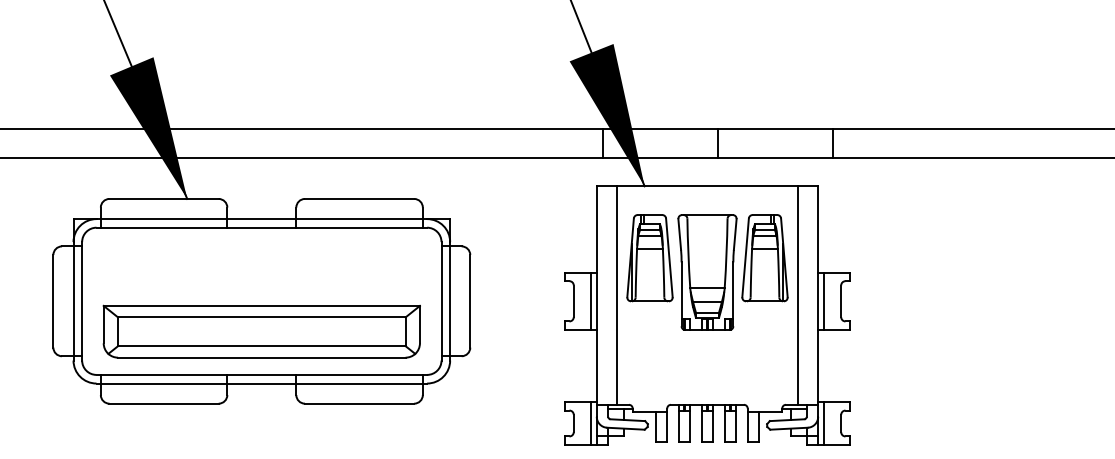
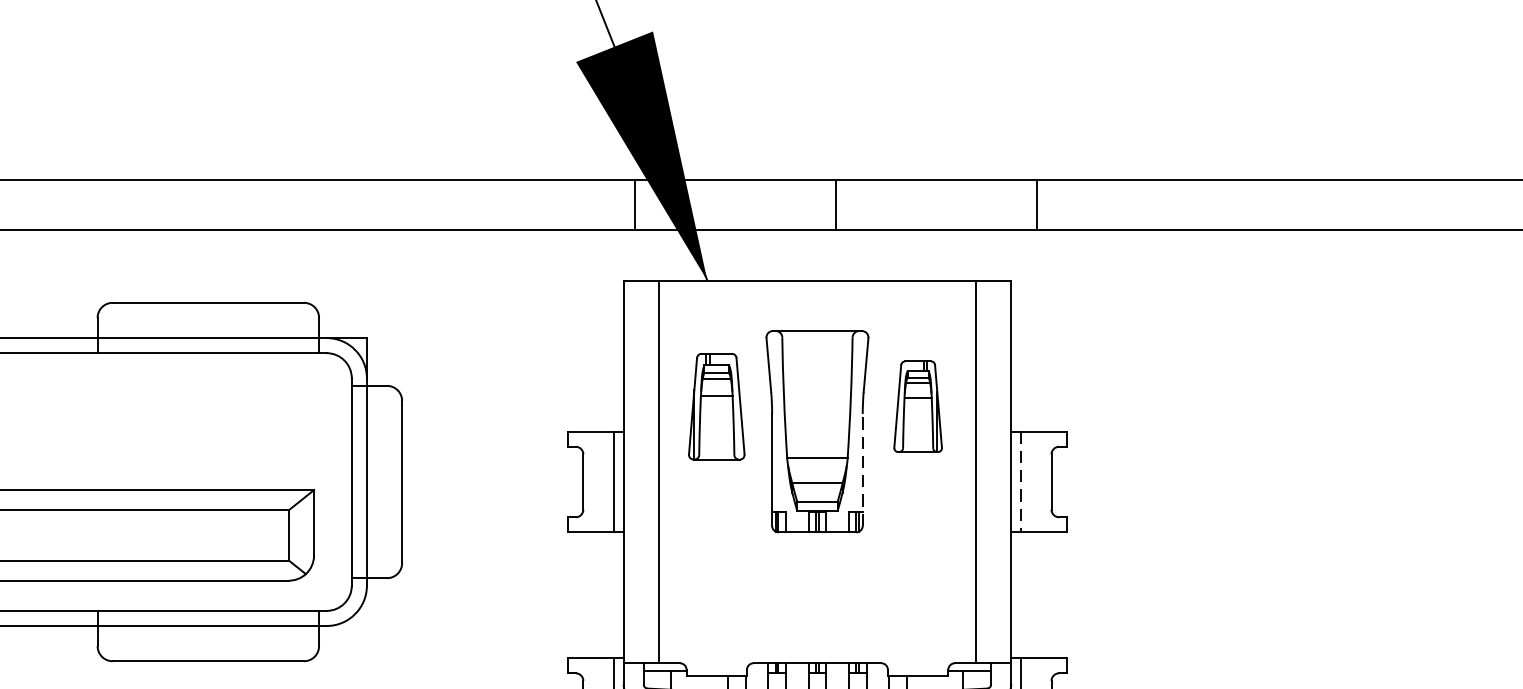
part: (649, 258) -> (715, 407), size x0.7
part: (764, 258) -> (917, 407), size x0.6
line: (733, 294) -> (862, 470), solid -> dashed
line: (823, 301) -> (1020, 482), solid -> dashed

